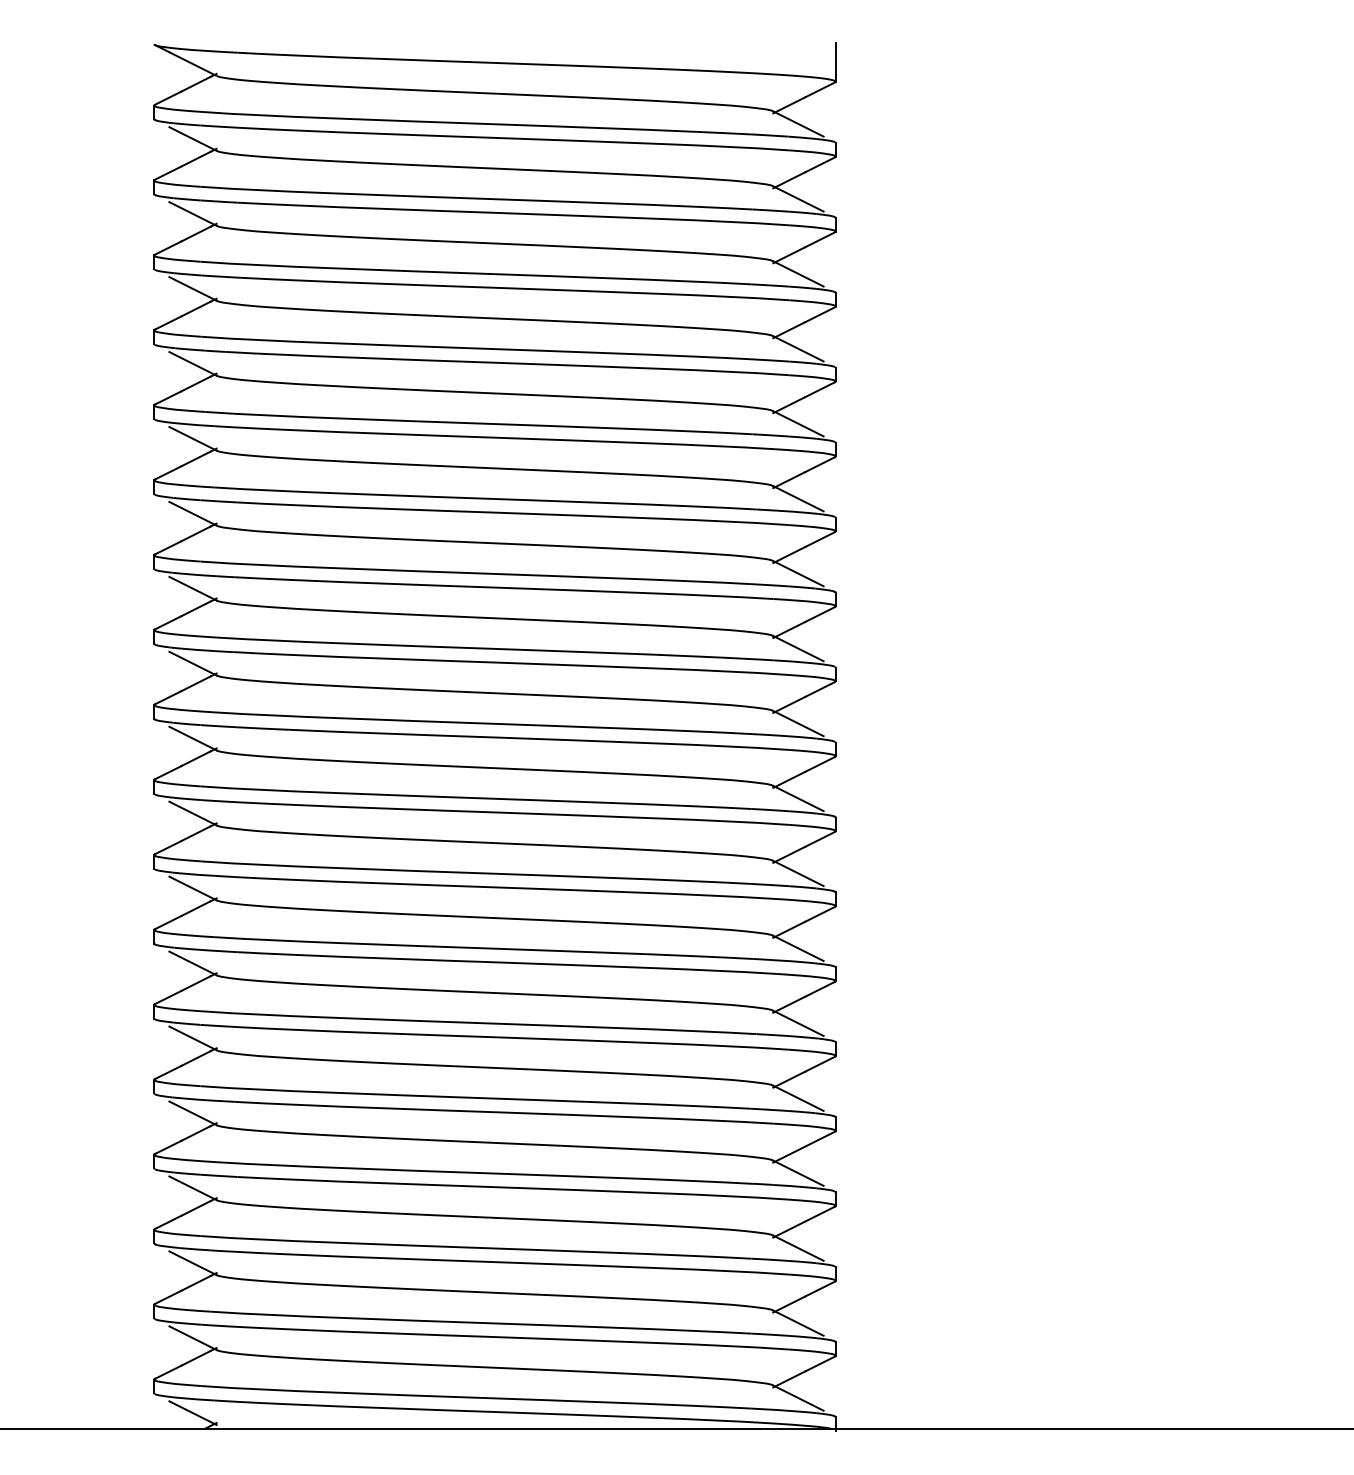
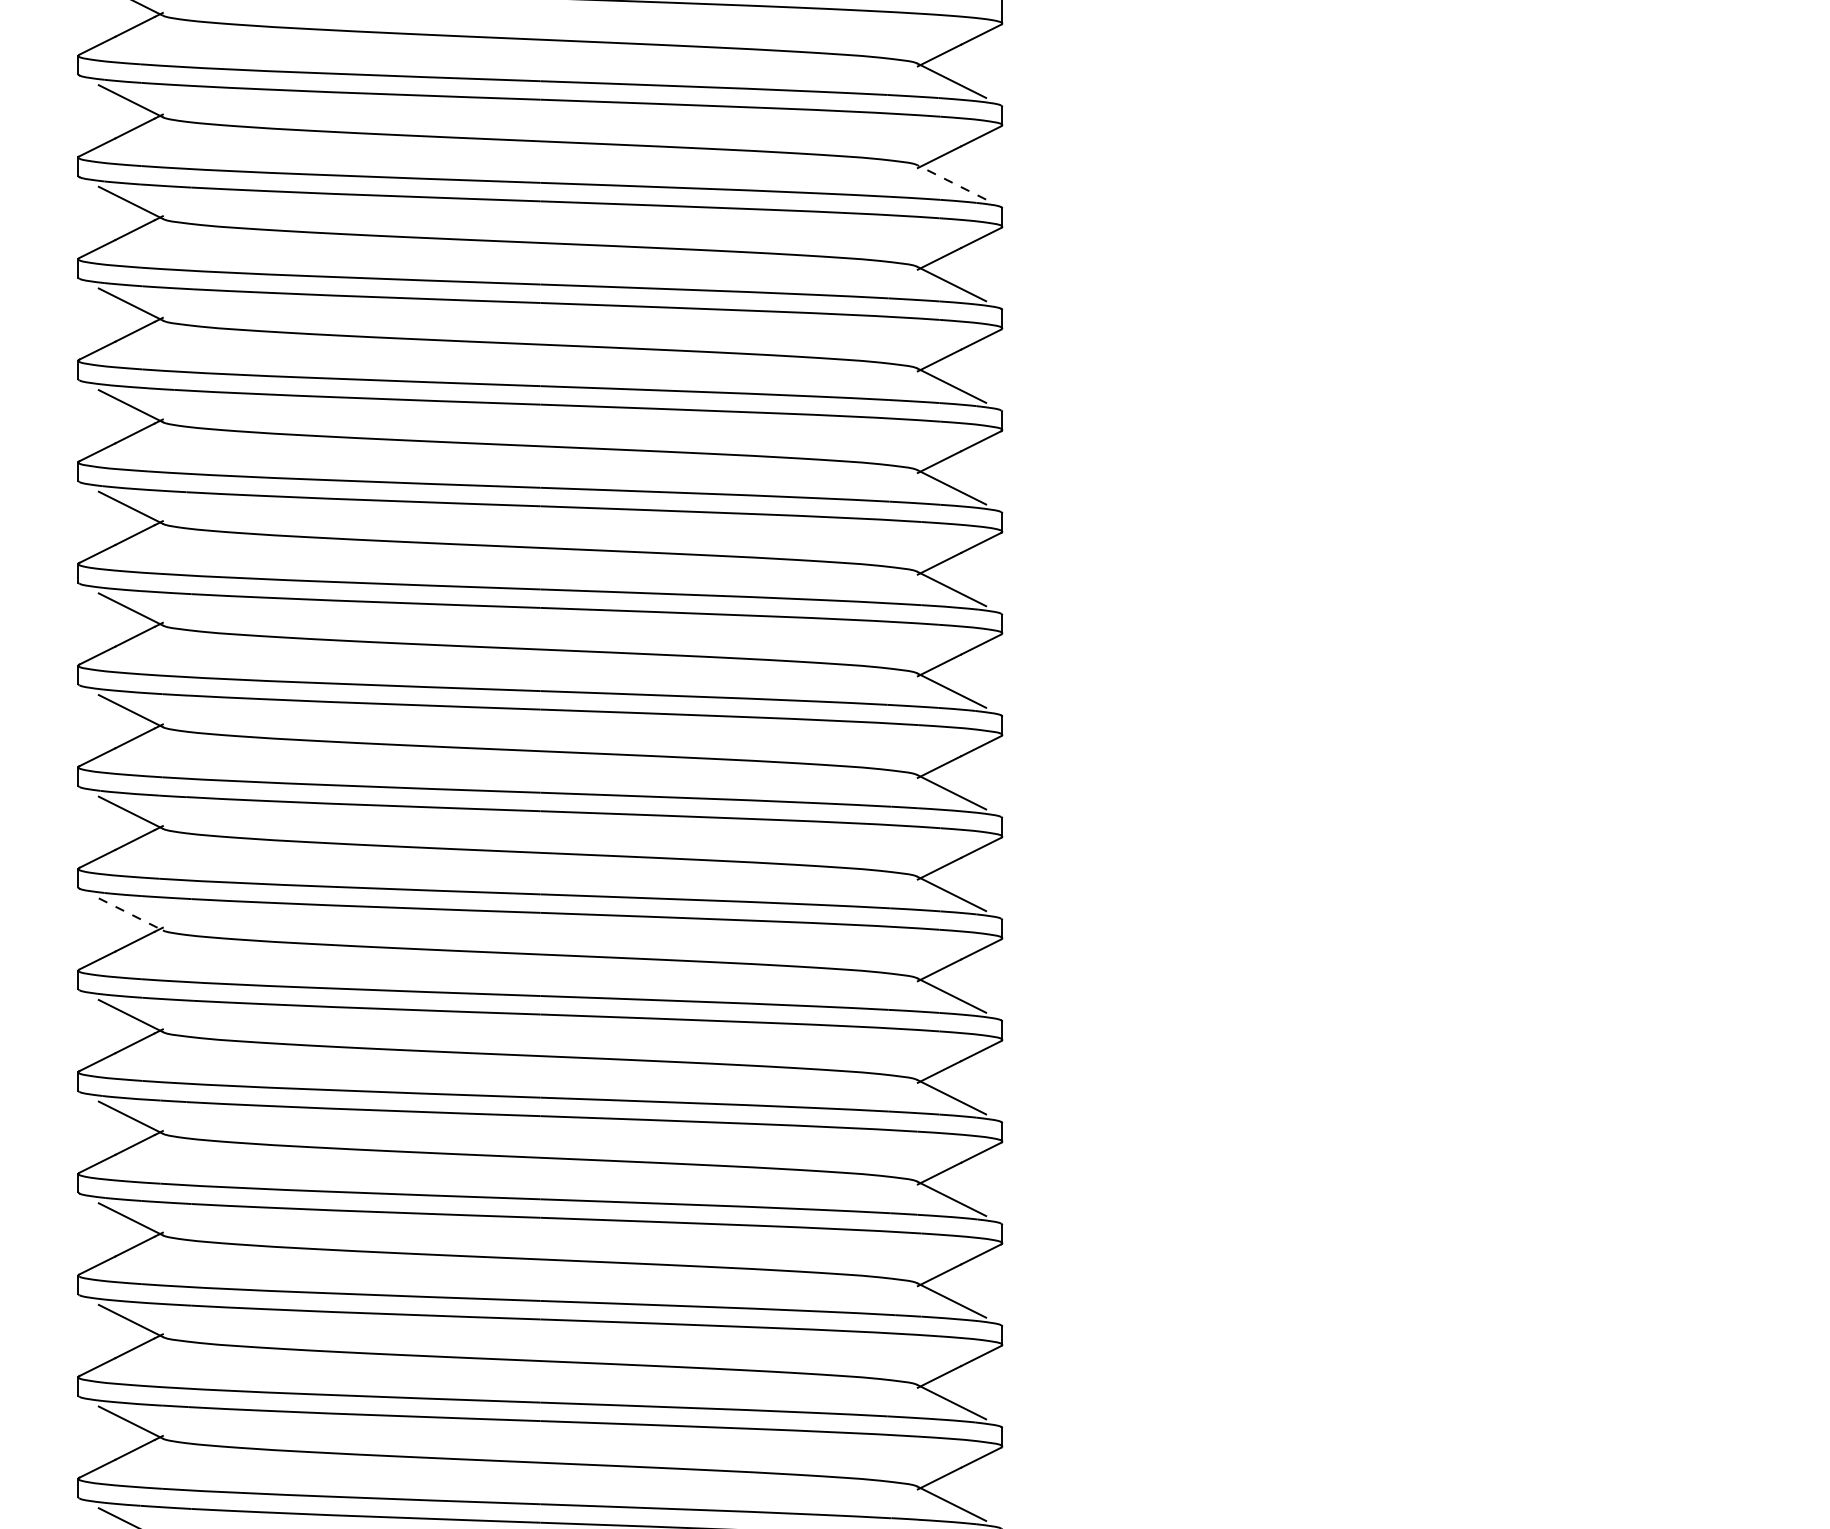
line: (798, 198) -> (952, 181), solid -> dashed
line: (193, 738) -> (131, 914), solid -> dashed

